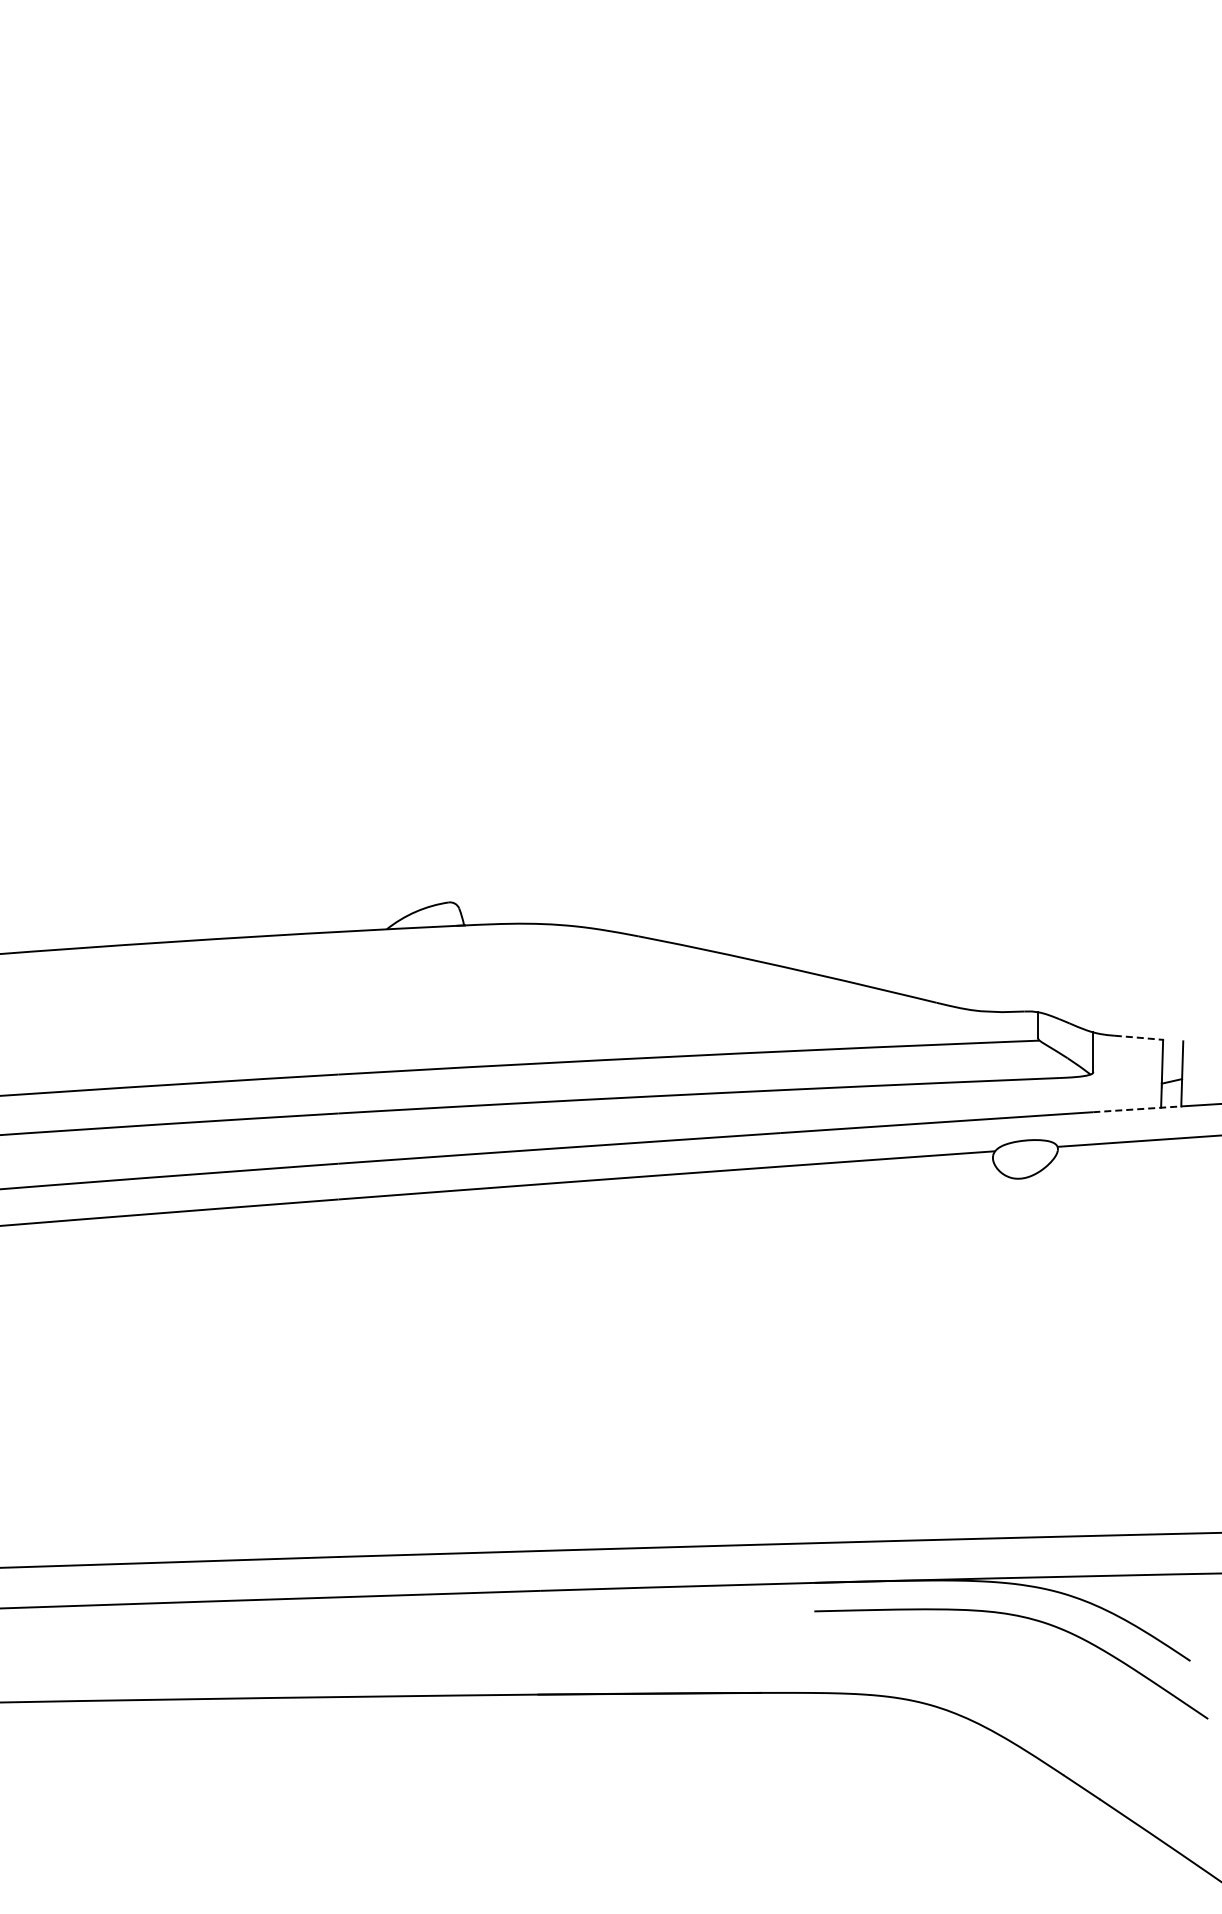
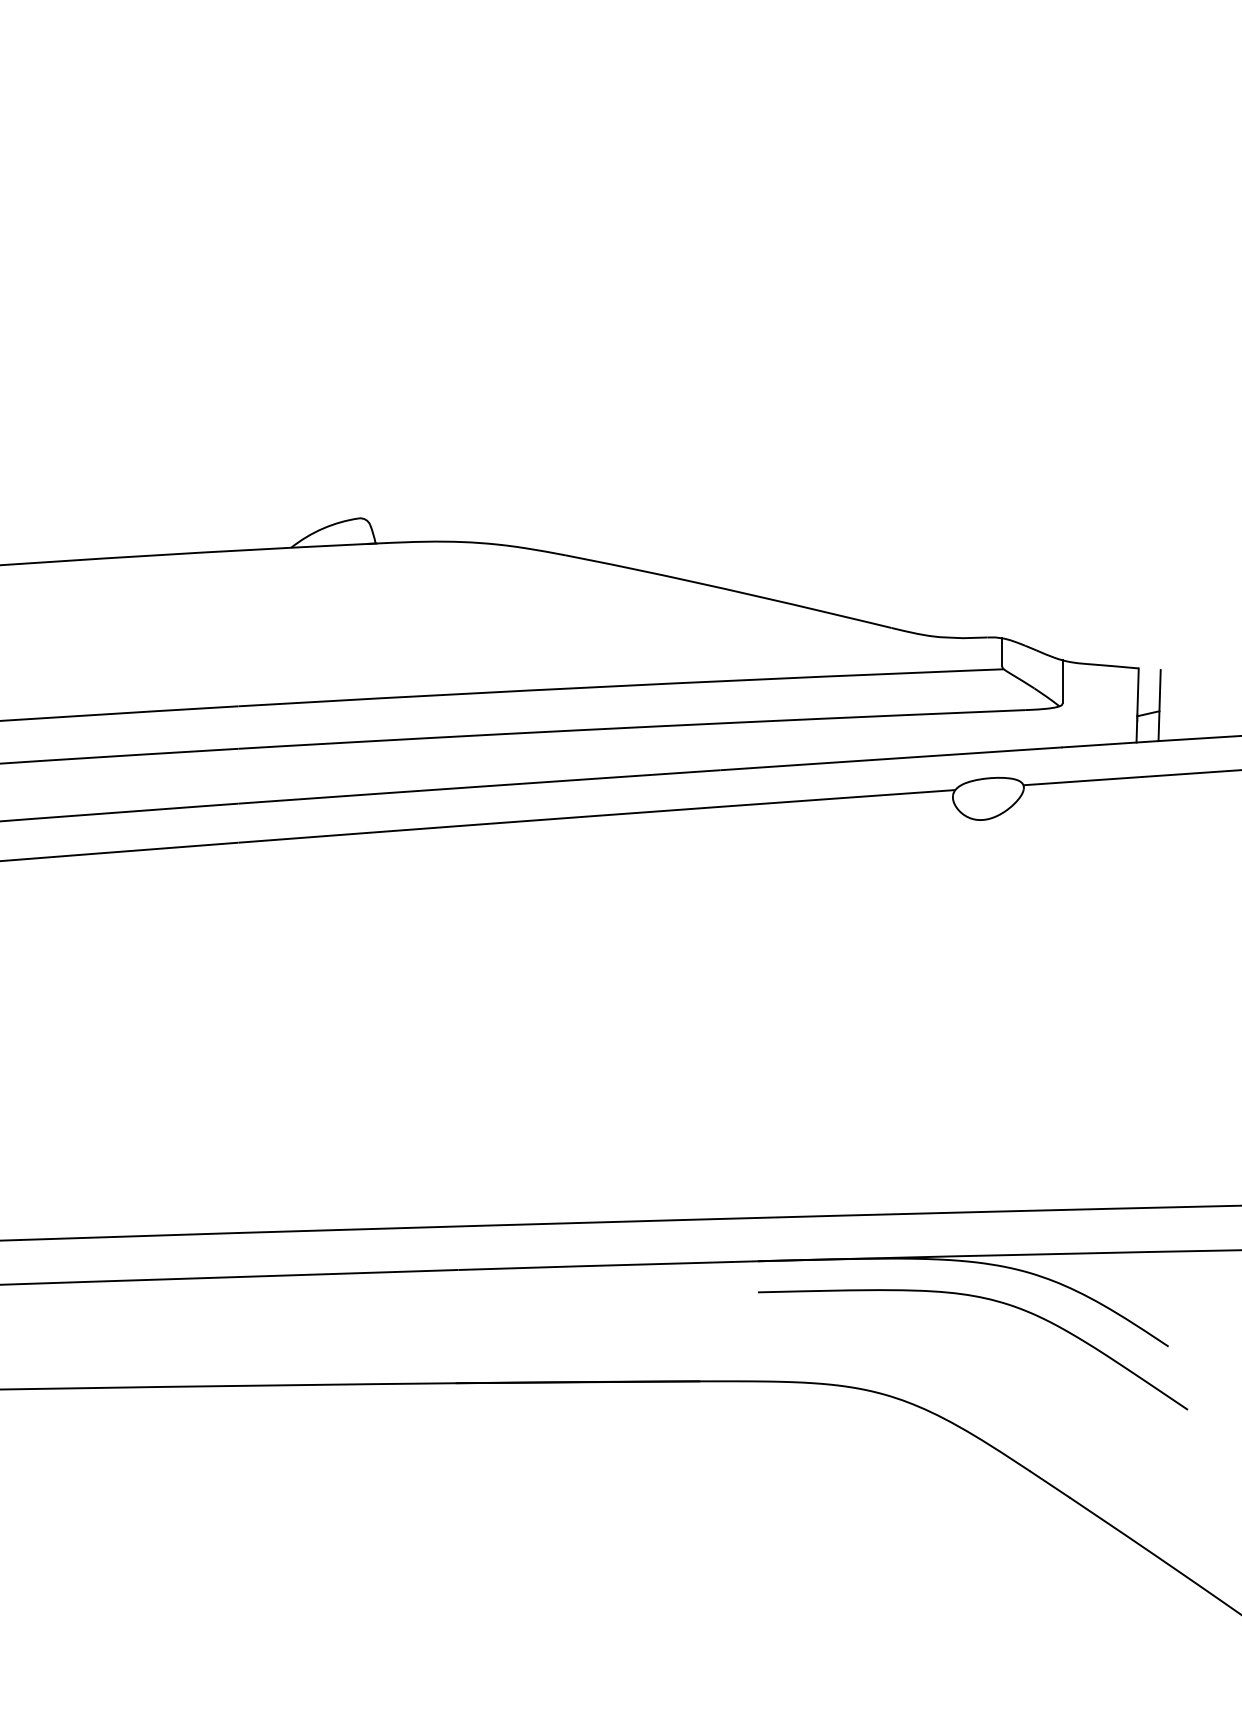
line: (1139, 1037) -> (1112, 665), dashed -> solid
line: (1137, 1109) -> (1110, 744), dashed -> solid

